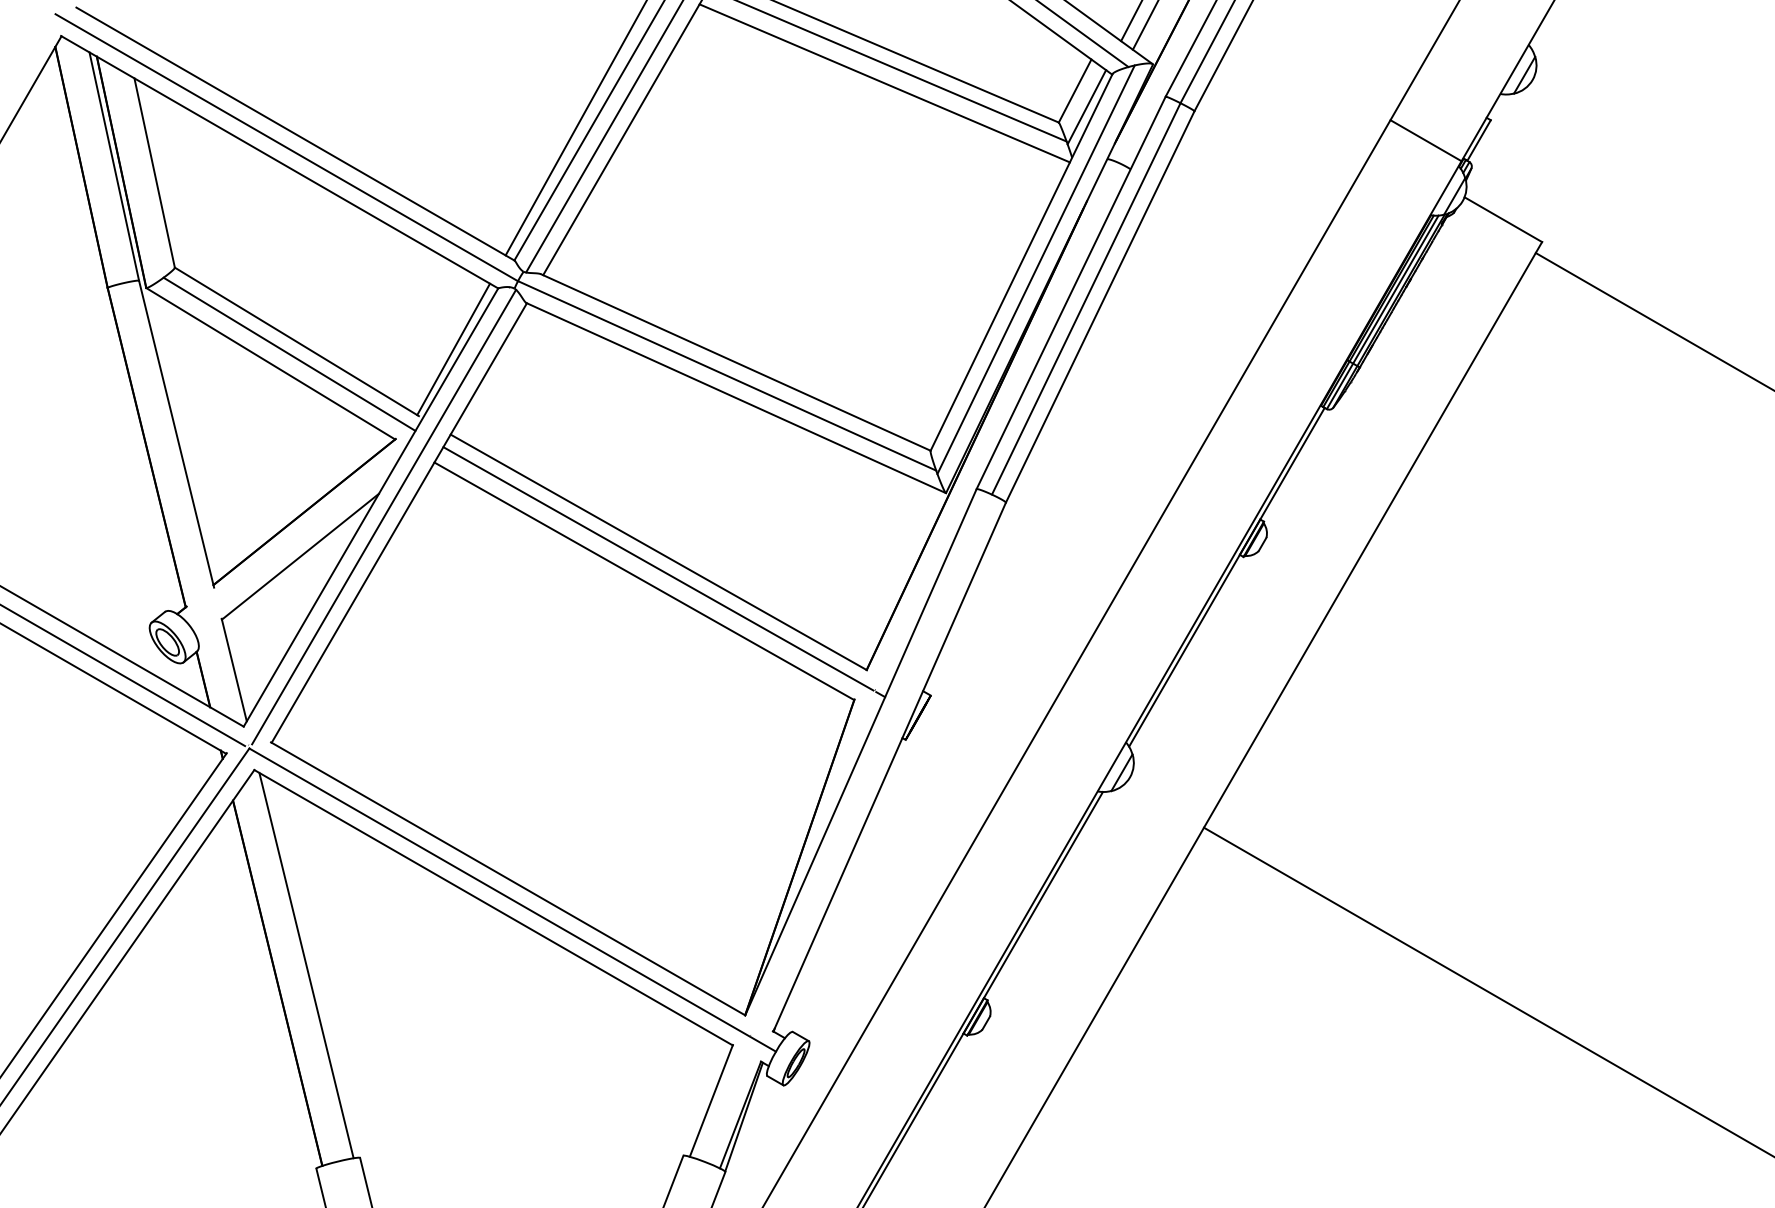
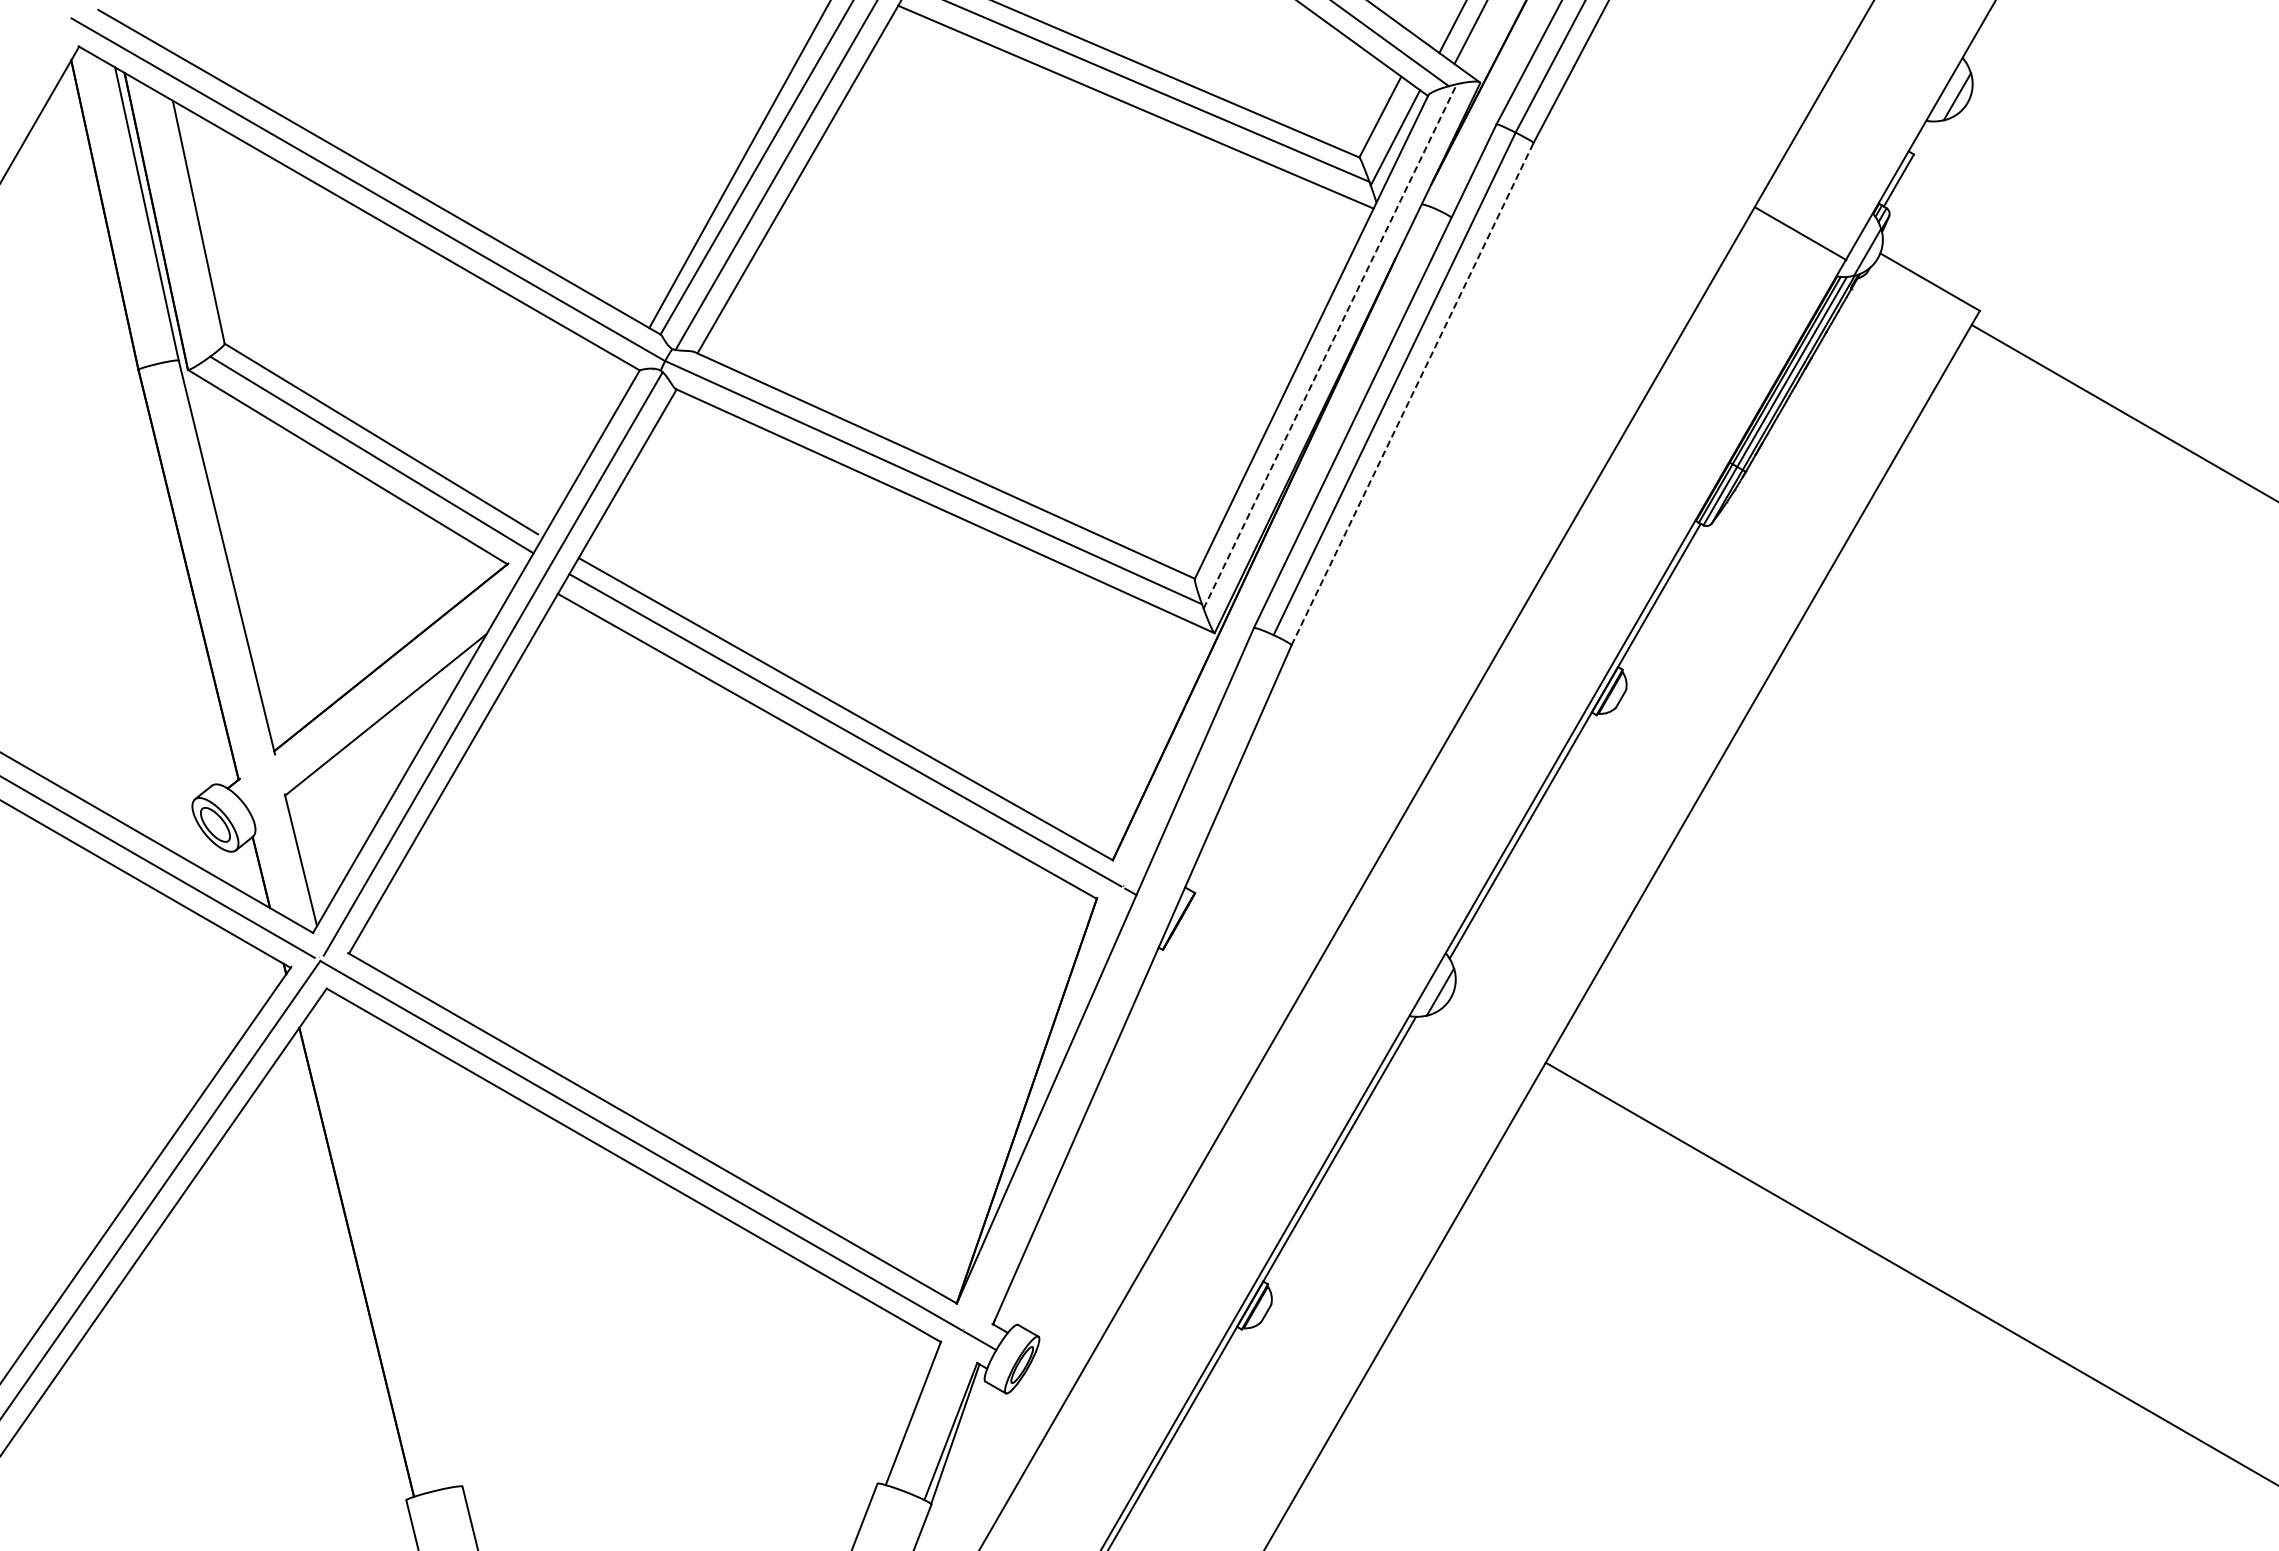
line: (1425, 140) -> (1800, 233), moved
line: (1036, 269) -> (1330, 345), solid -> dashed
line: (1100, 307) -> (1412, 394), solid -> dashed
line: (453, 349) -> (582, 448), removed
line: (306, 965) -> (393, 1239), removed

